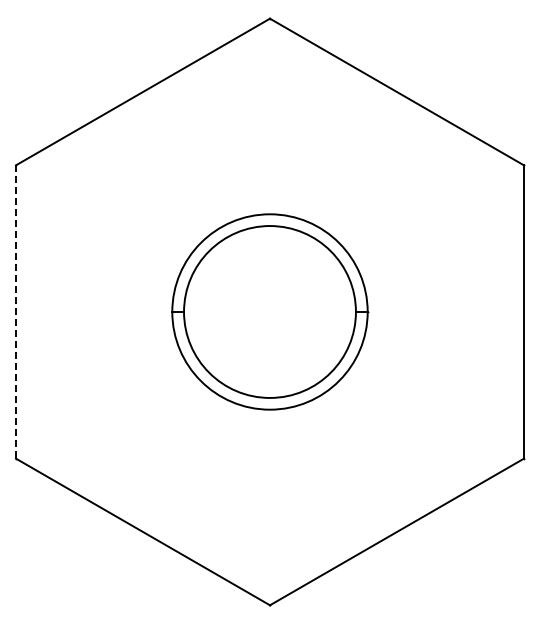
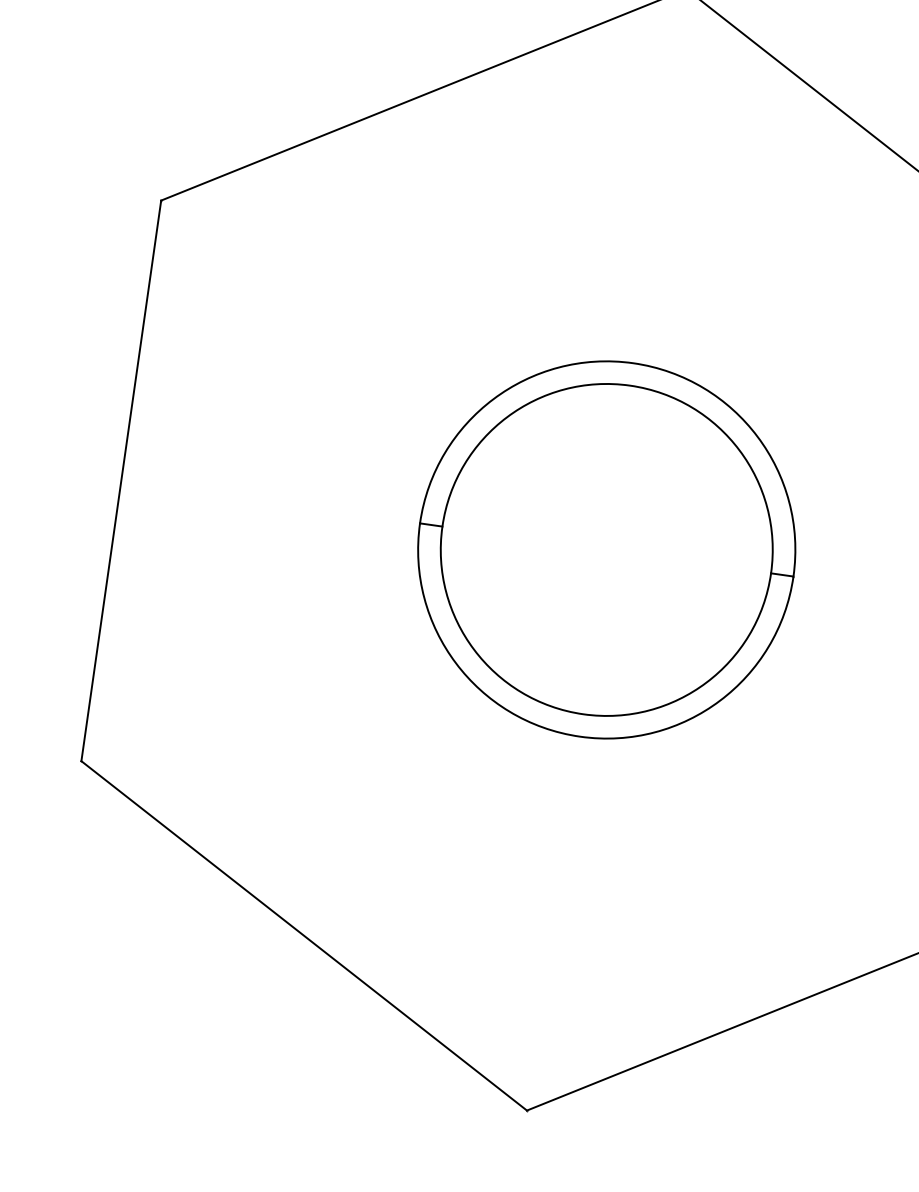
line: (16, 312) -> (122, 481), dashed -> solid

